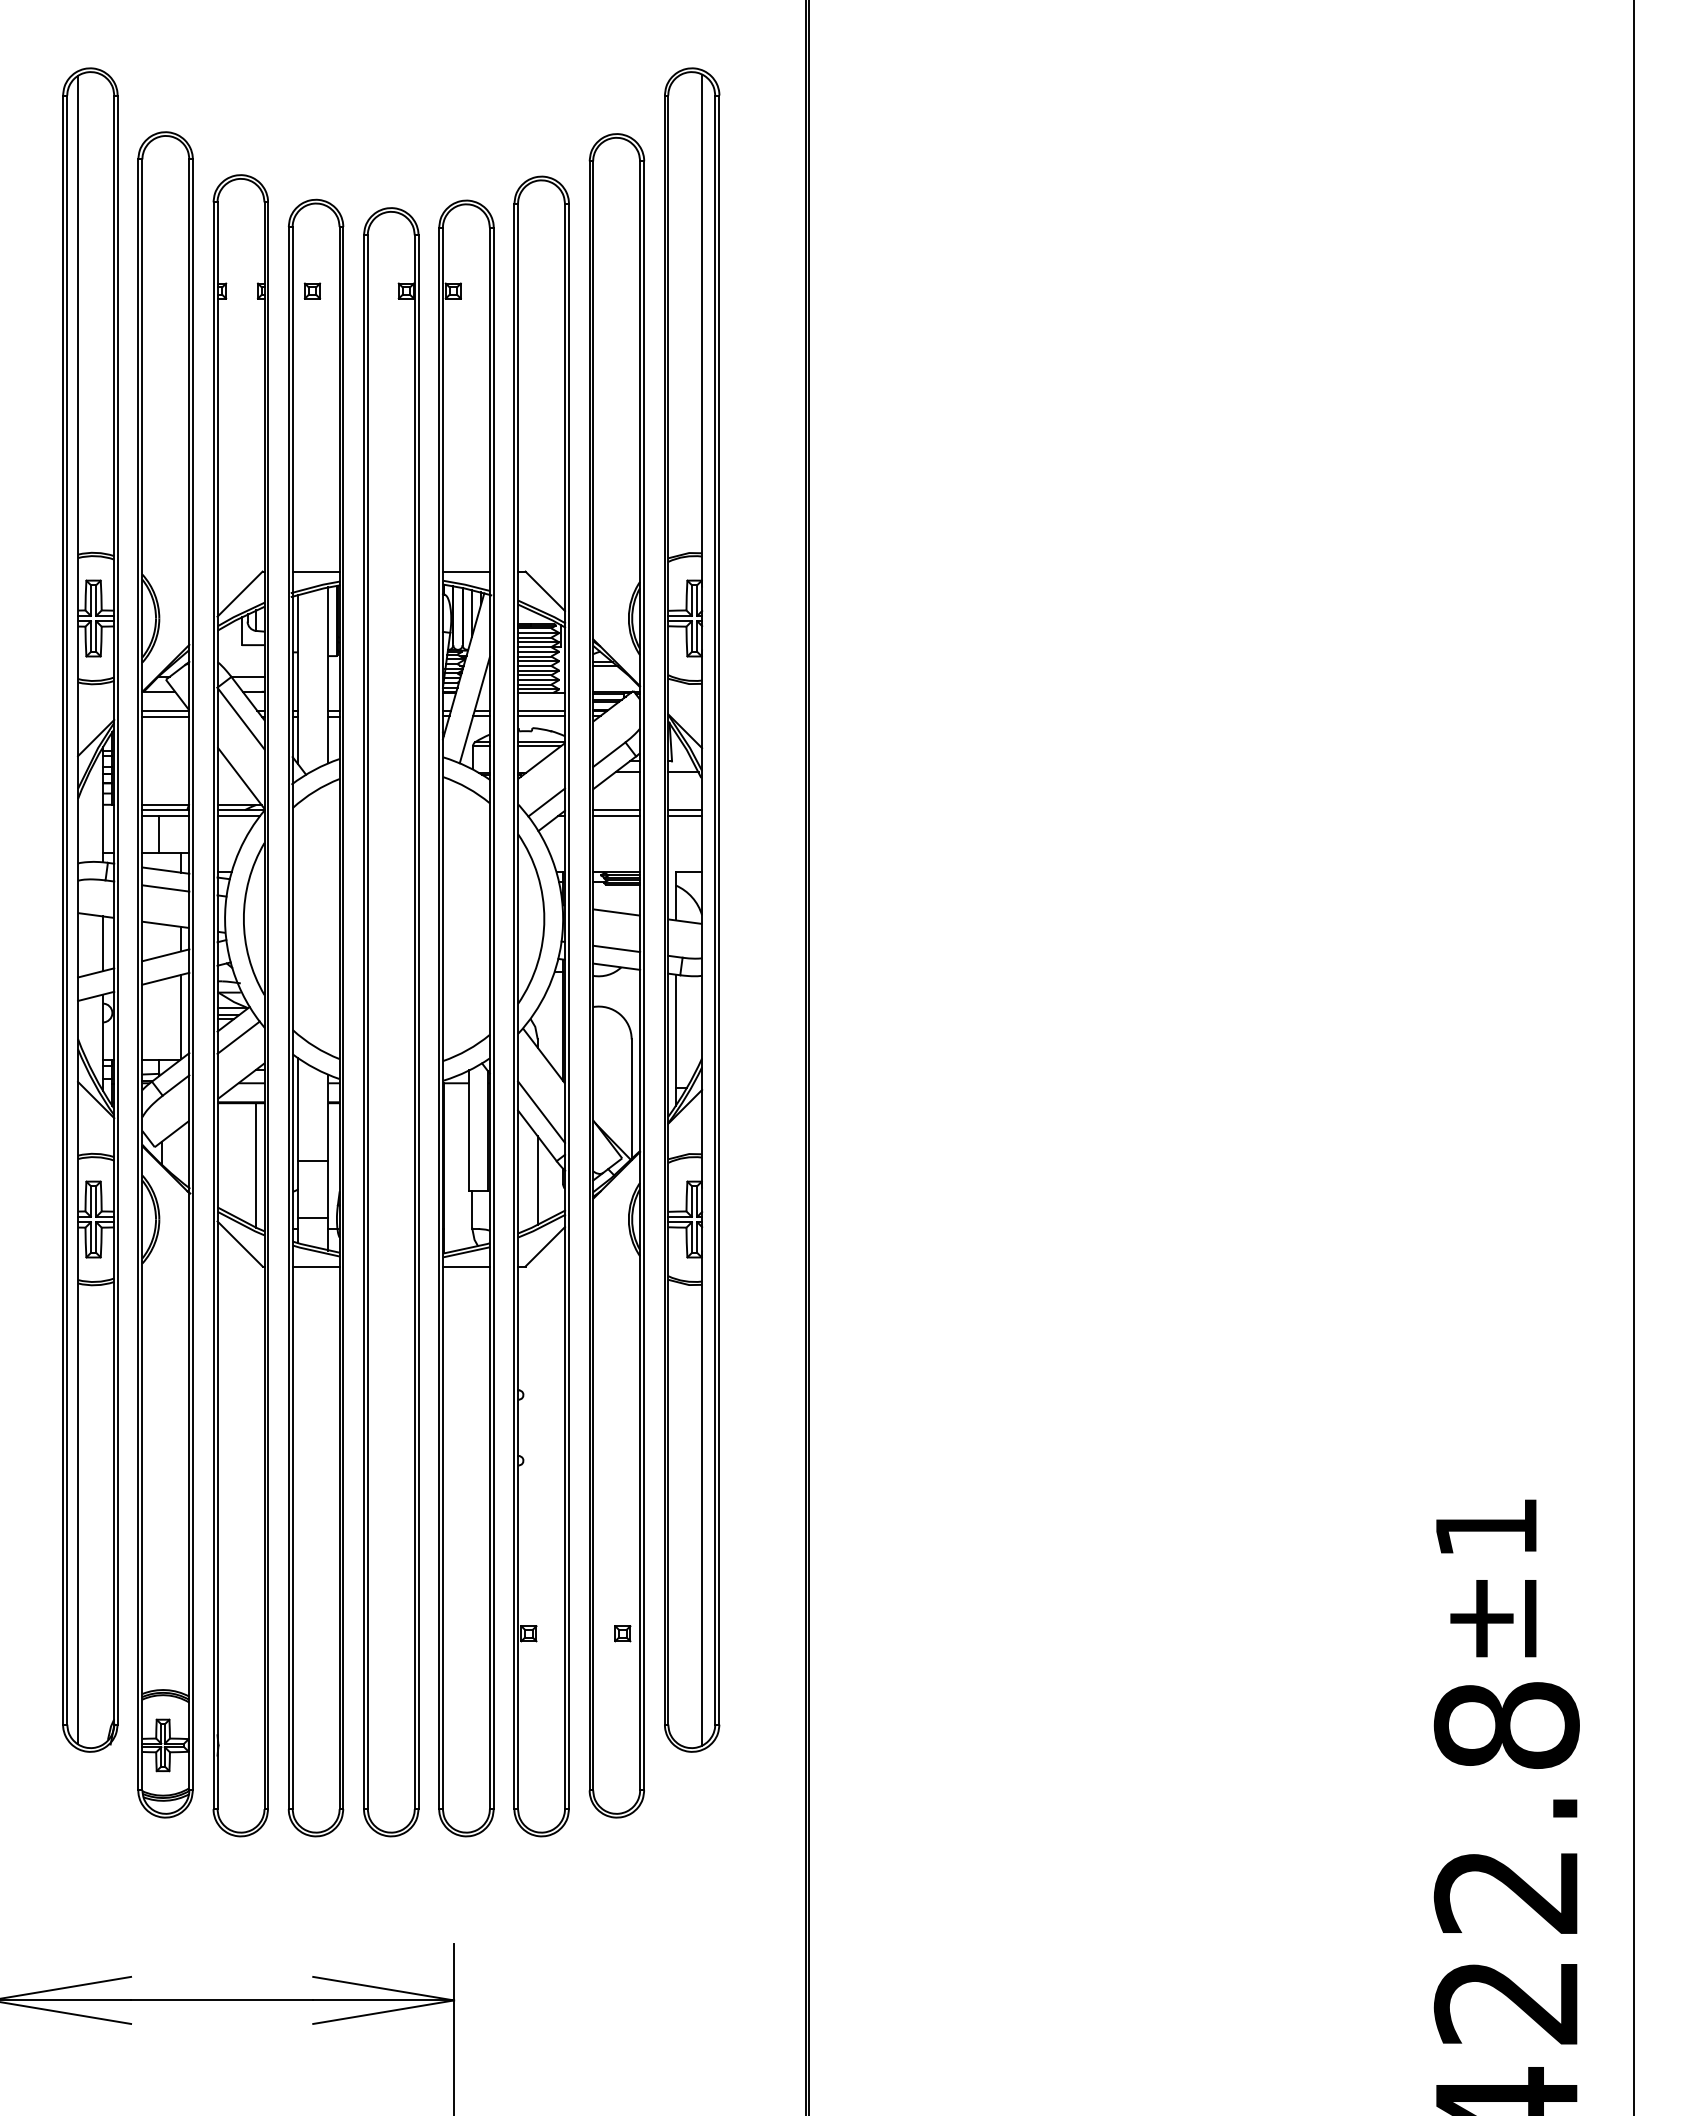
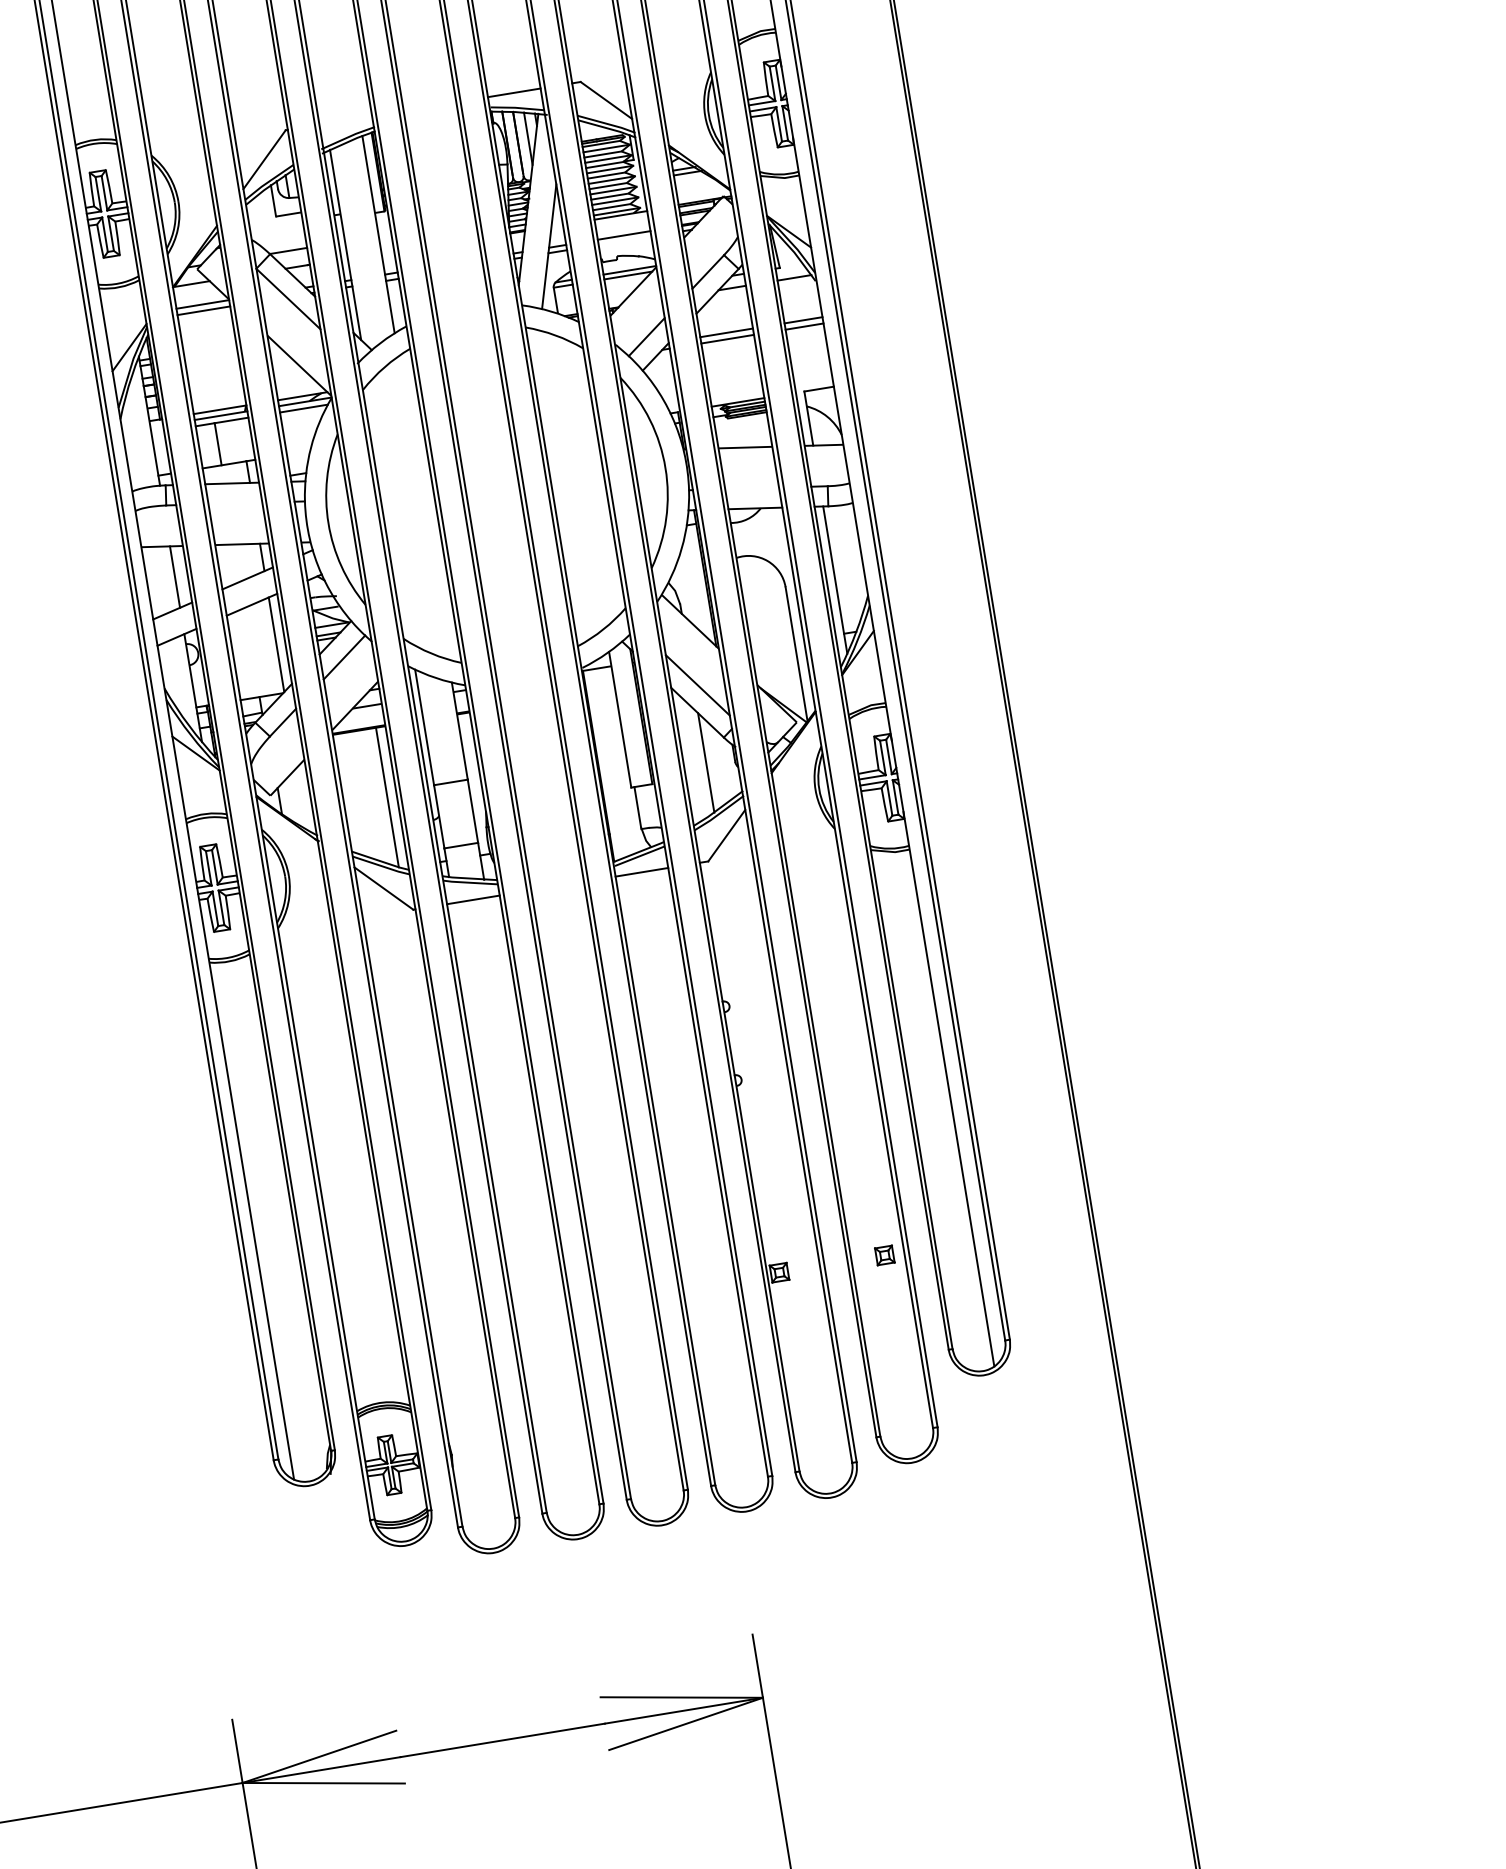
line: (315, 571) -> (345, 120), removed
line: (541, 715) -> (624, 240), removed
line: (165, 888) -> (234, 503), removed
line: (616, 948) -> (751, 488), removed

